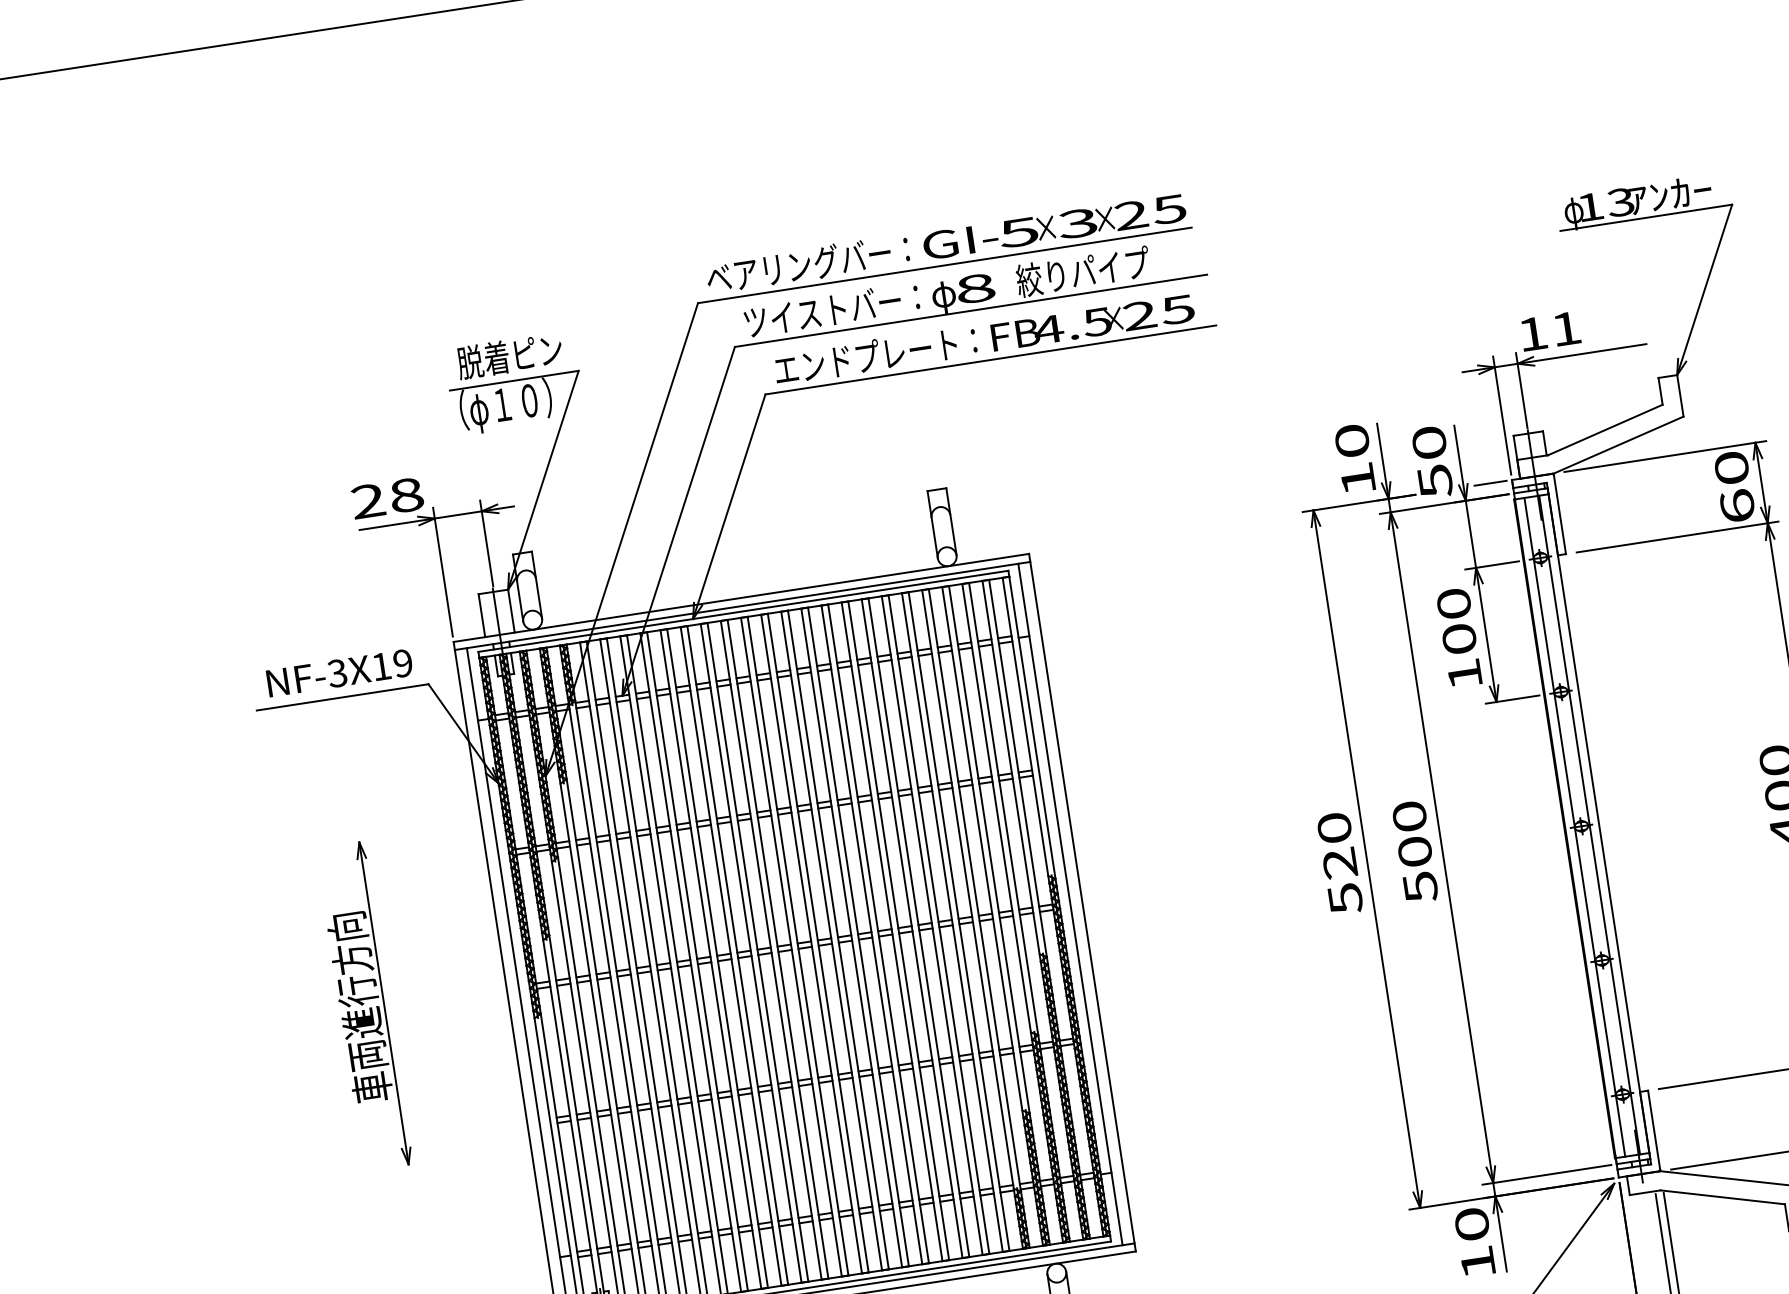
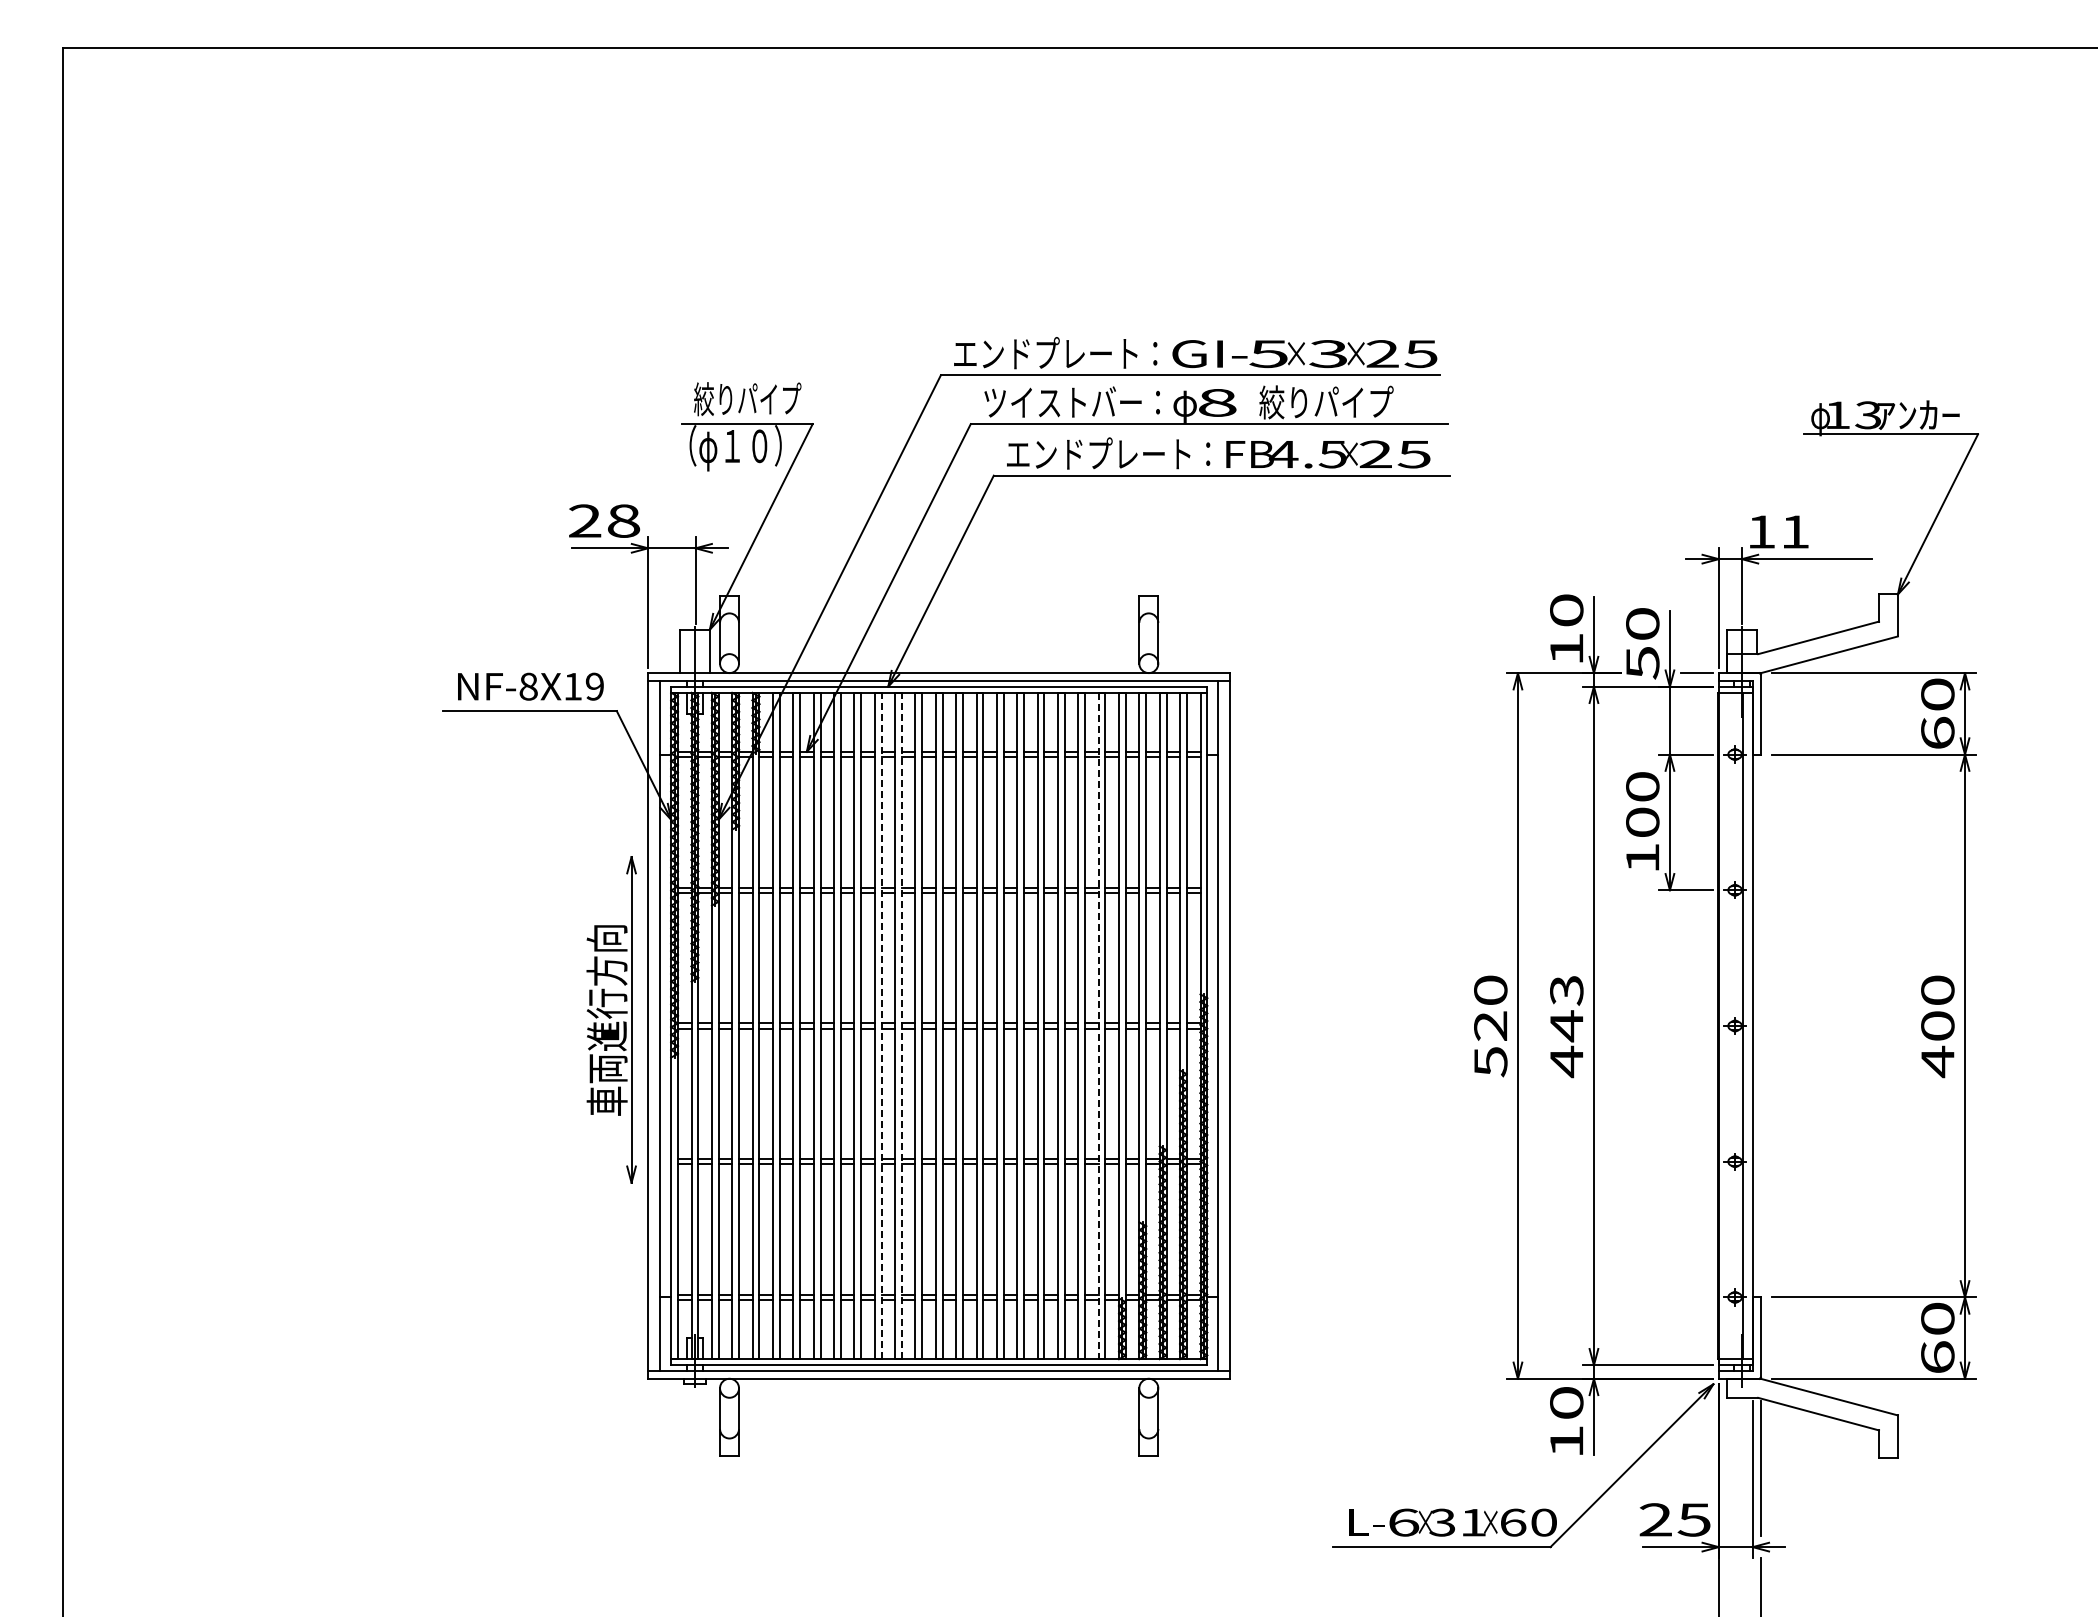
text: (797, 264) -> (1045, 352), ベアリングバー： -> エンドプレート：
text: (510, 356) -> (747, 399), 脱着ピン -> 絞りパイプ
text: (337, 673) -> (528, 686), NF-3X19 -> NF-8X19
line: (1574, 826) -> (1728, 1025), removed
text: (1414, 852) -> (1566, 1026), 500 -> 443
line: (952, 923) -> (1098, 1026), solid -> dashed
line: (757, 951) -> (901, 1025), solid -> dashed
line: (737, 954) -> (881, 1025), solid -> dashed
part: (364, 1006) -> (611, 1019), moved

